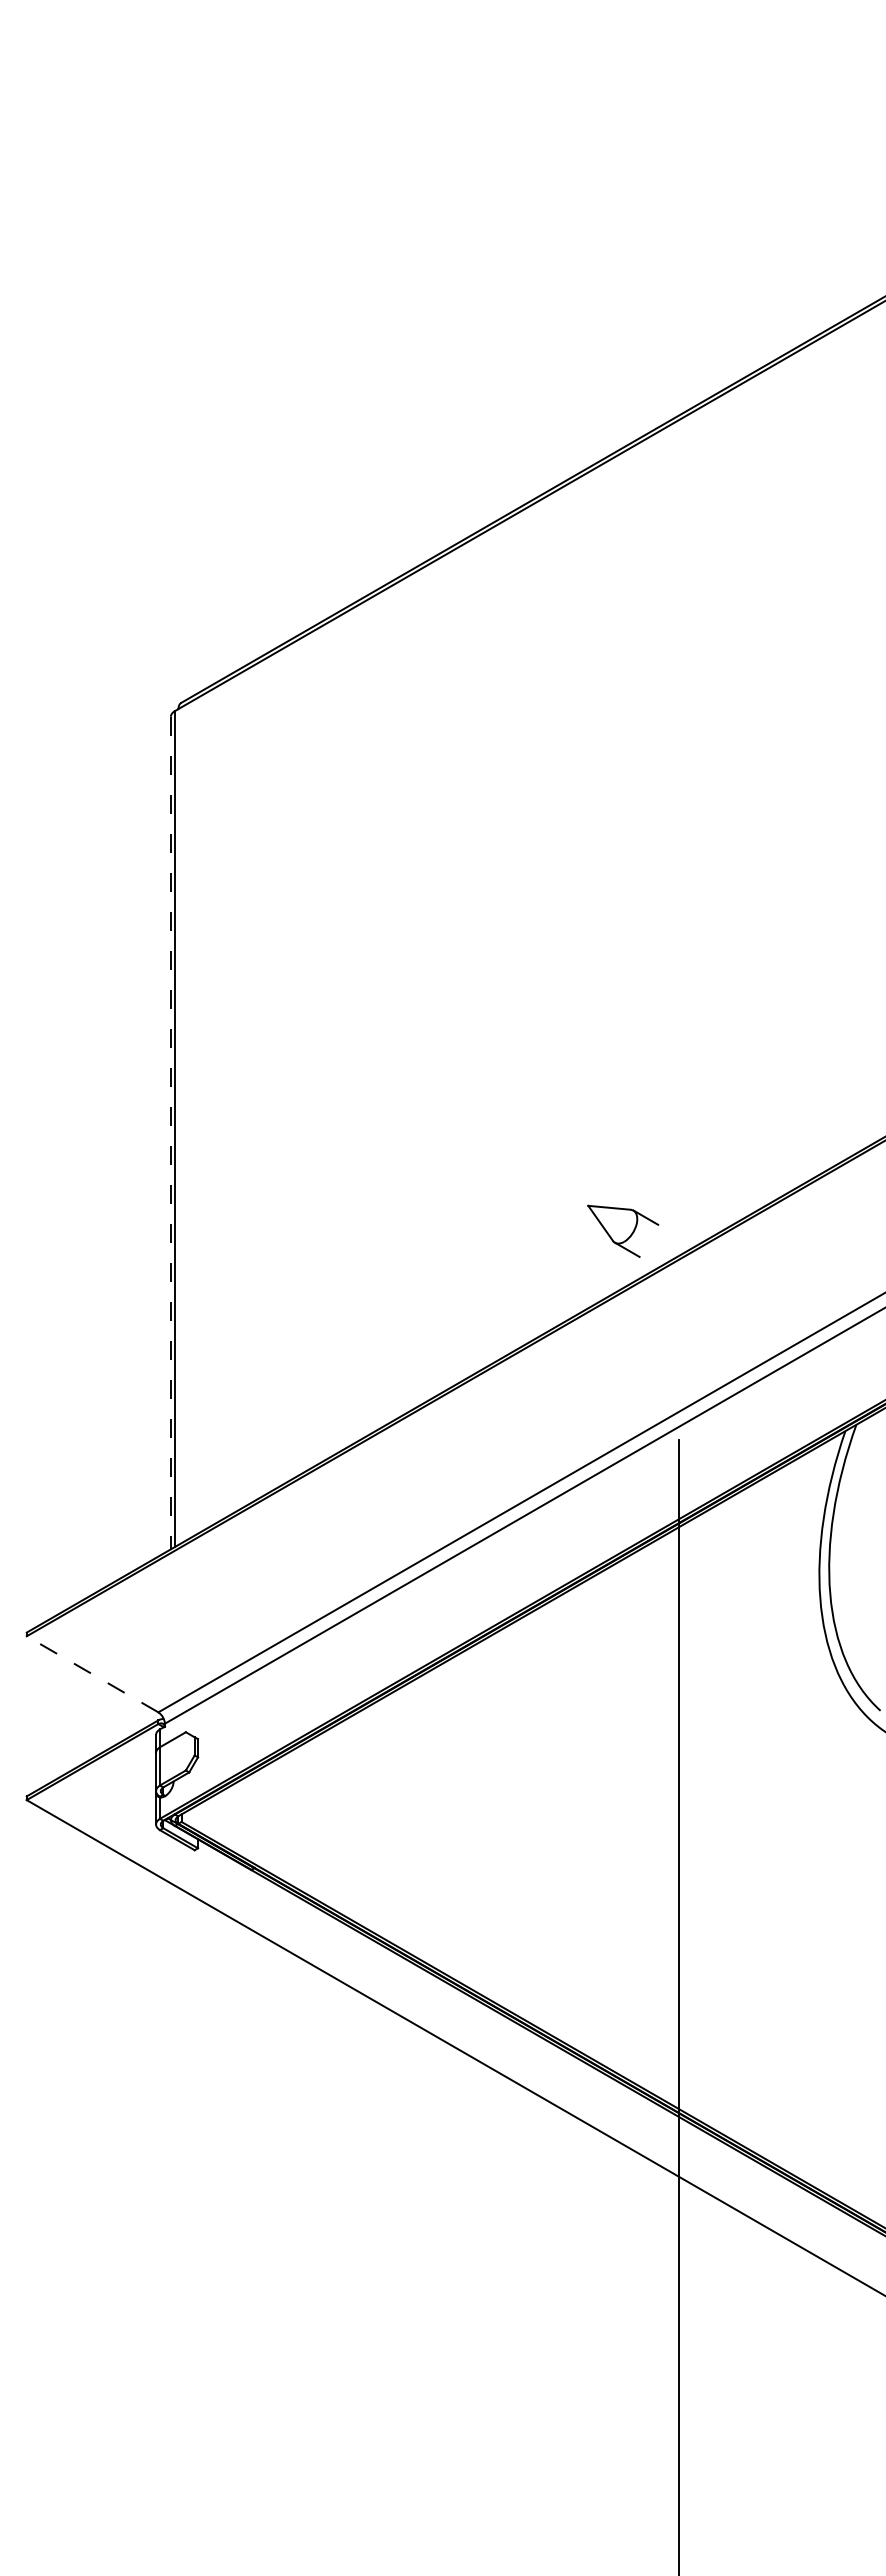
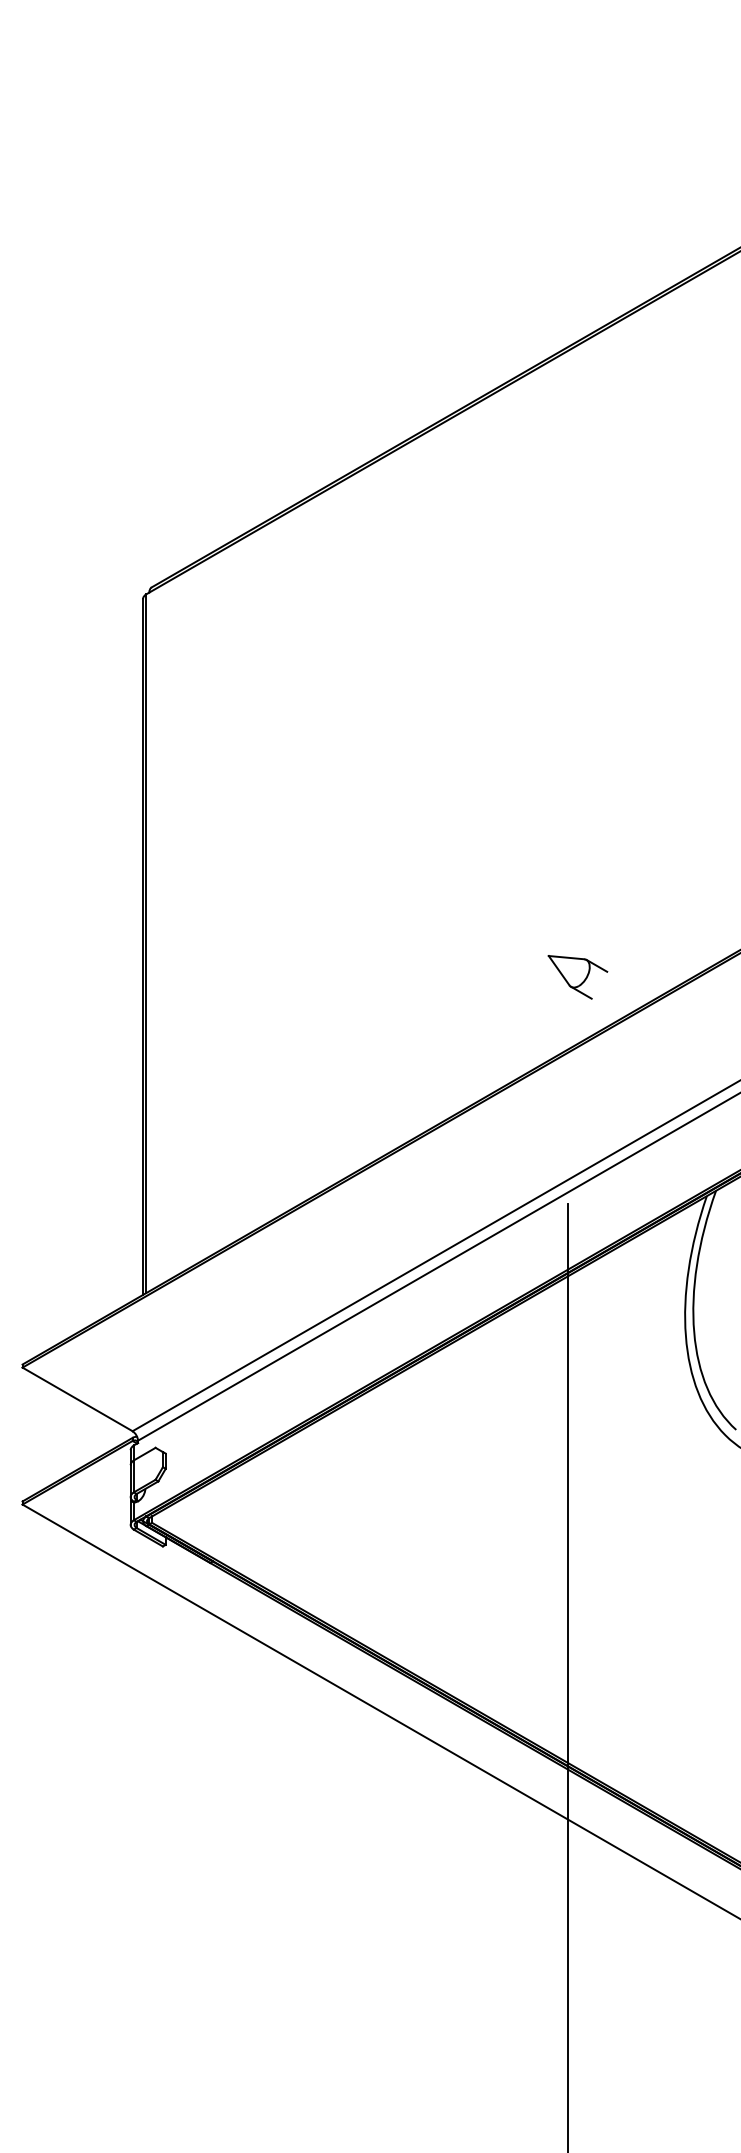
line: (170, 1133) -> (142, 947), dashed -> solid
part: (623, 1230) -> (578, 976), moved
line: (92, 1674) -> (77, 1399), dashed -> solid

